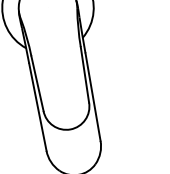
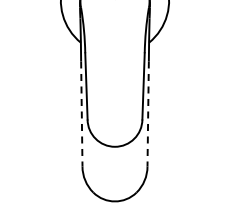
line: (93, 97) -> (148, 114), solid -> dashed
line: (37, 107) -> (81, 114), solid -> dashed

